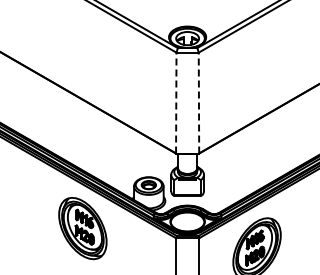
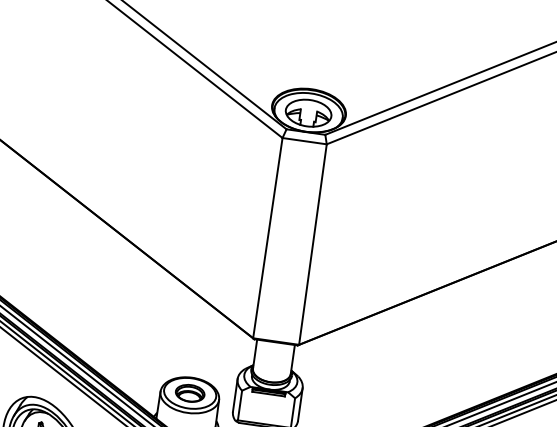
line: (176, 102) -> (268, 237), dashed -> solid
line: (198, 102) -> (312, 243), dashed -> solid

